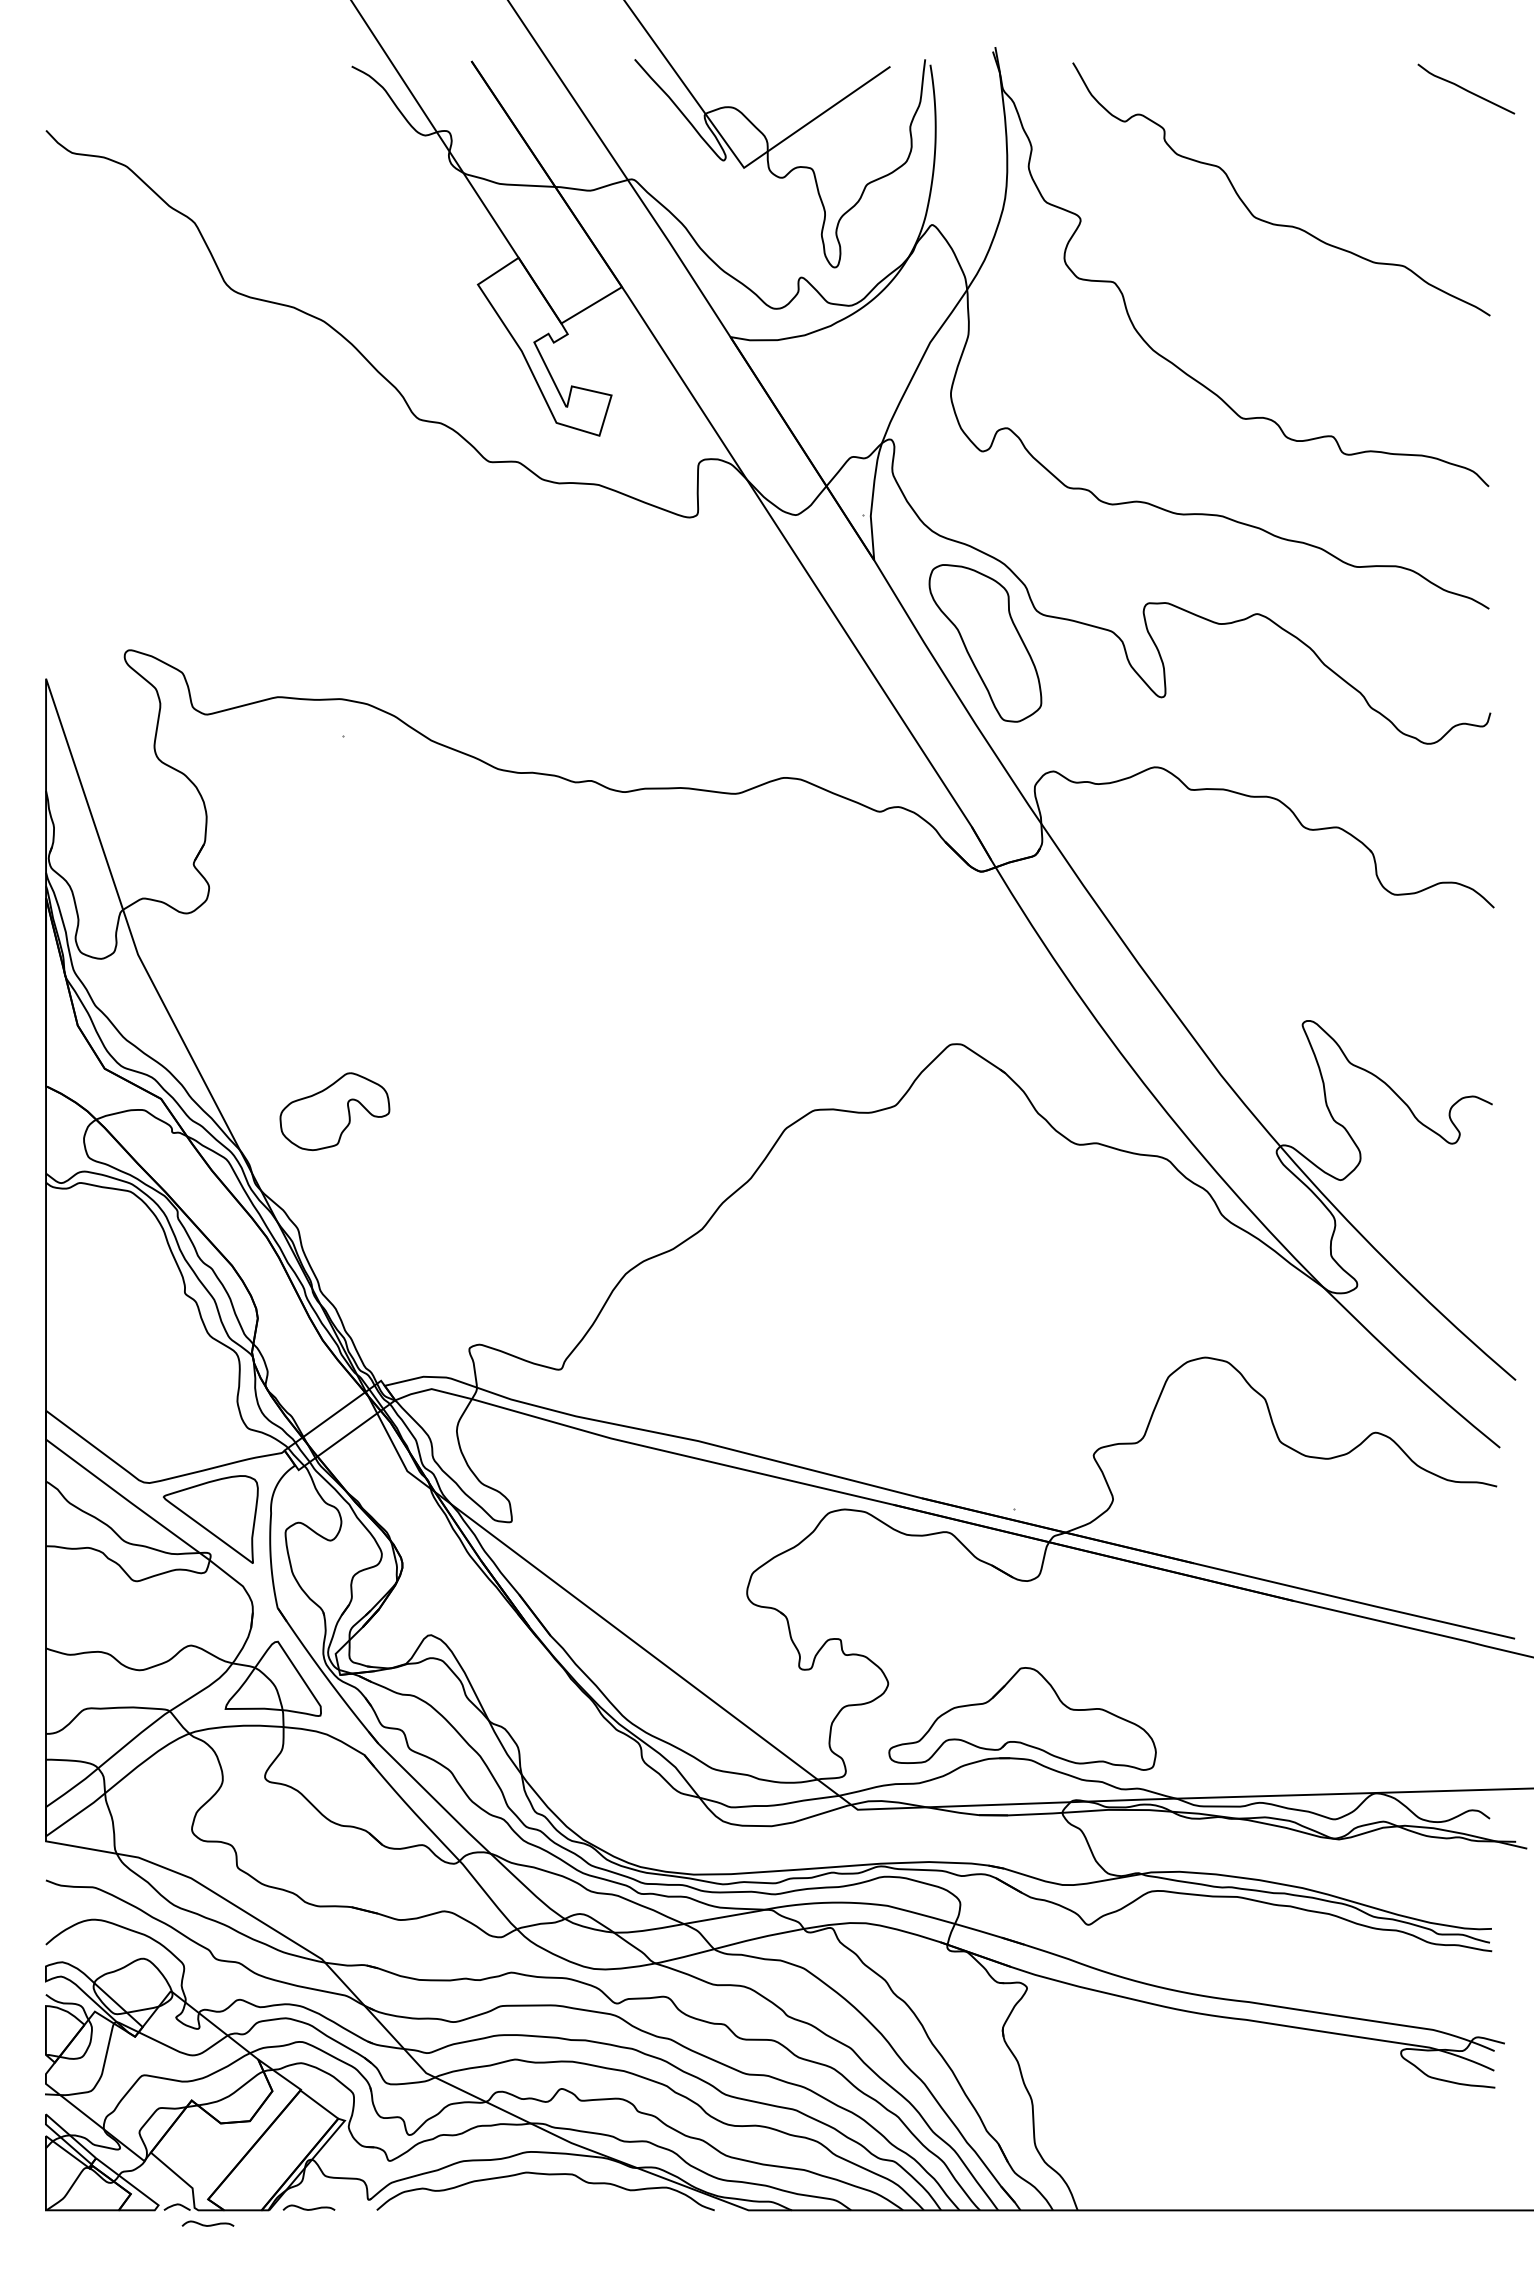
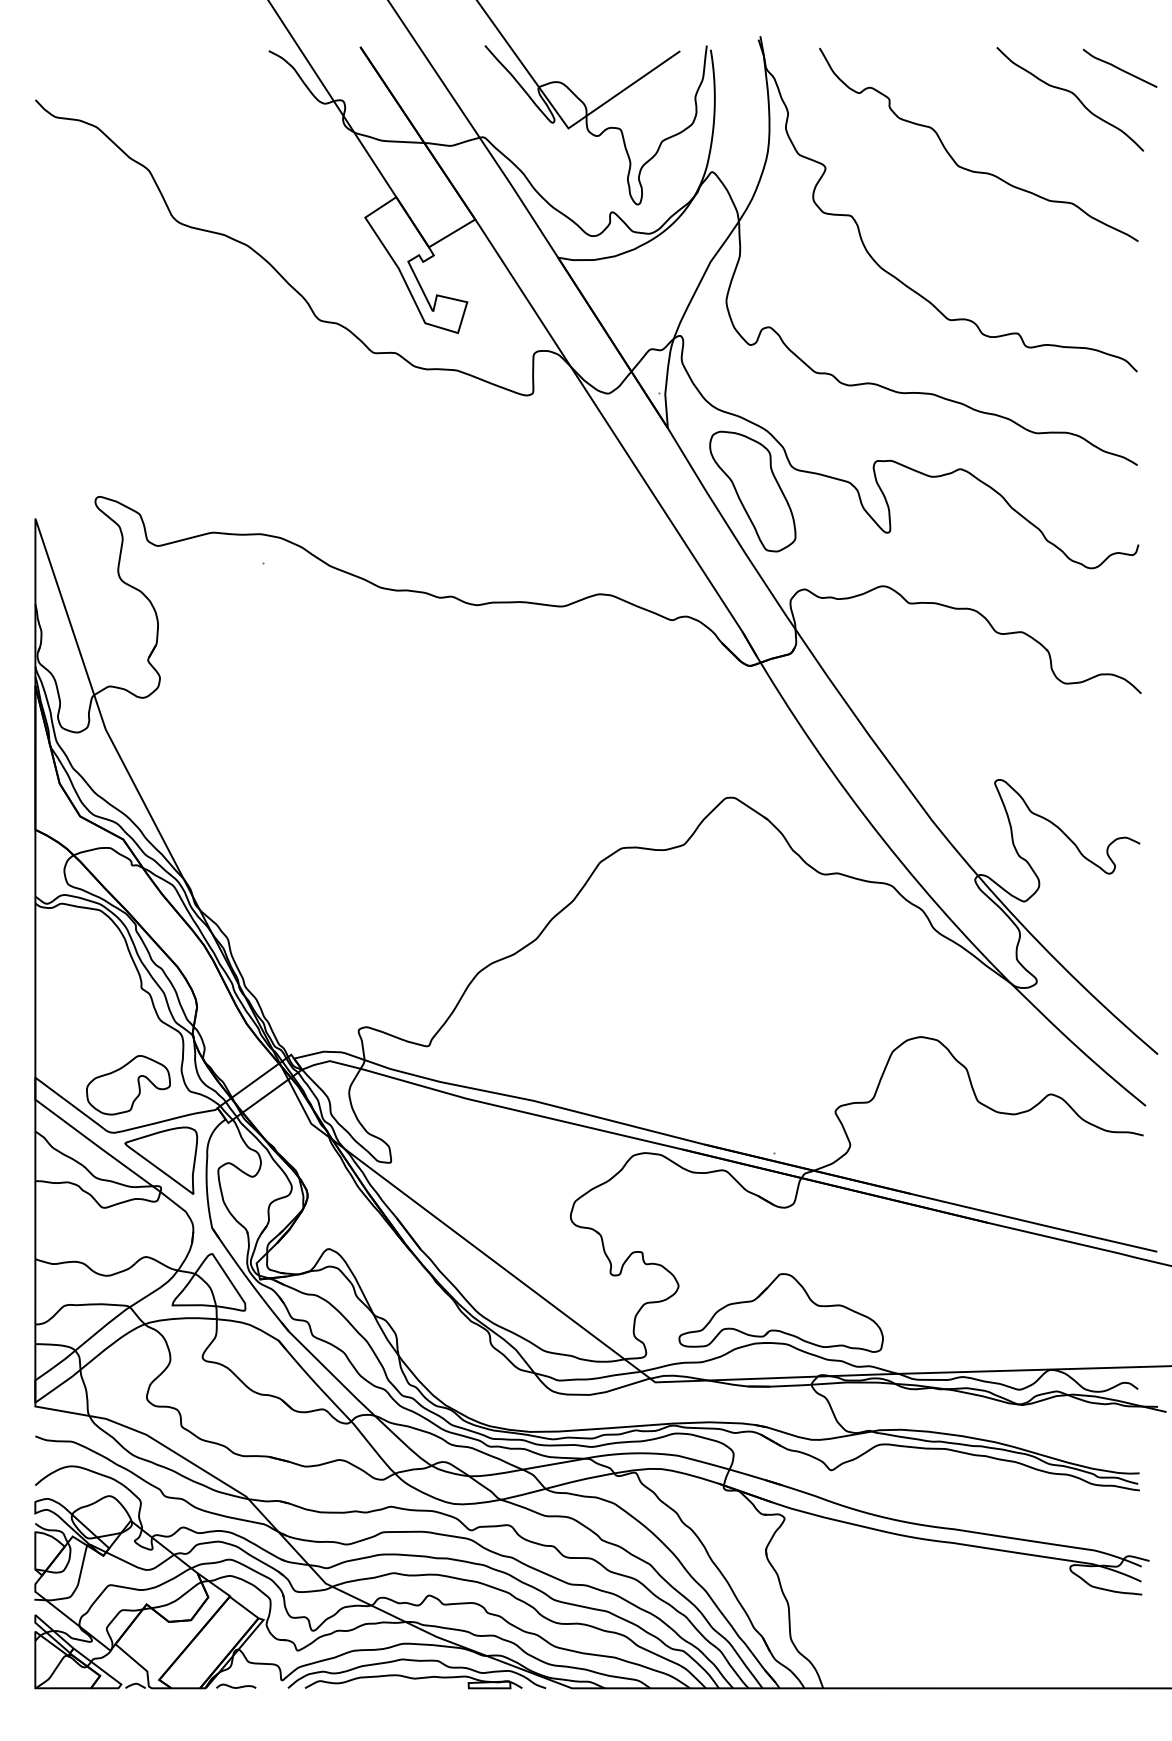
curve: (1404, 123) -> (1072, 94), added
part: (334, 1111) -> (128, 1085), moved
part: (541, 2201) -> (413, 1681), added
curve: (207, 2225) -> (158, 1699), removed

